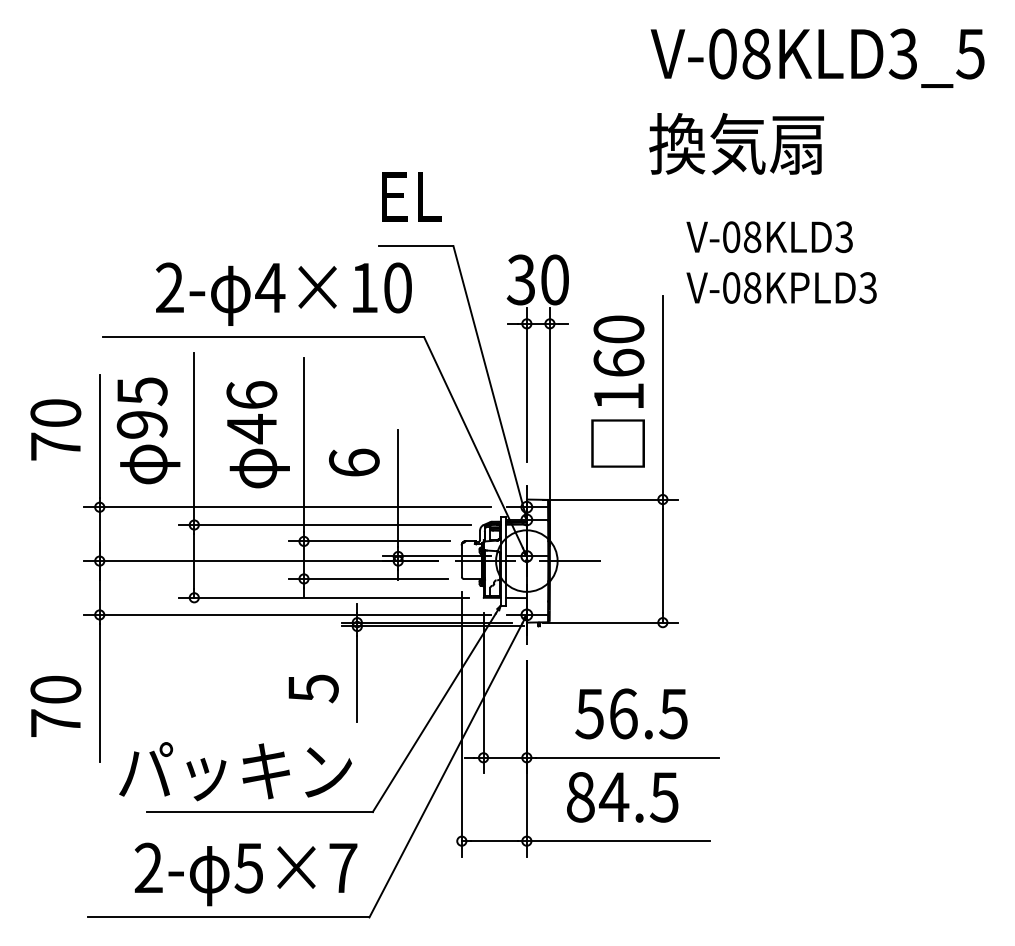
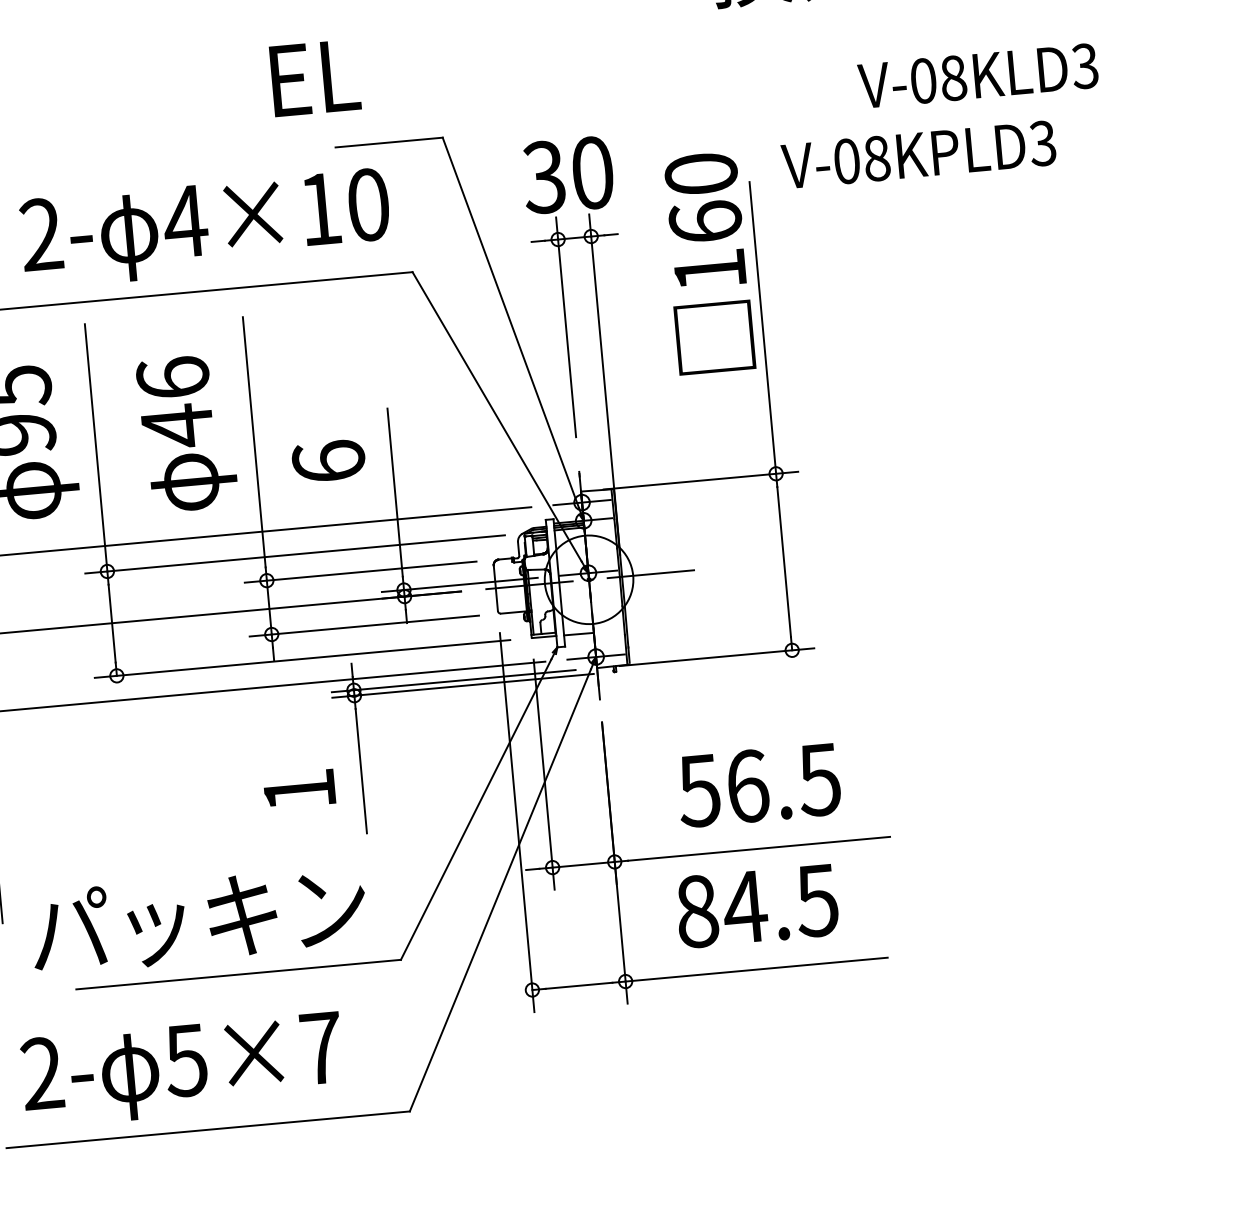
text: (411, 196) -> (314, 77), moved
text: (769, 237) -> (978, 76), moved
text: (617, 391) -> (707, 263), moved
text: (313, 688) -> (299, 790), 5 -> 1
text: (245, 874) -> (181, 1070), moved

